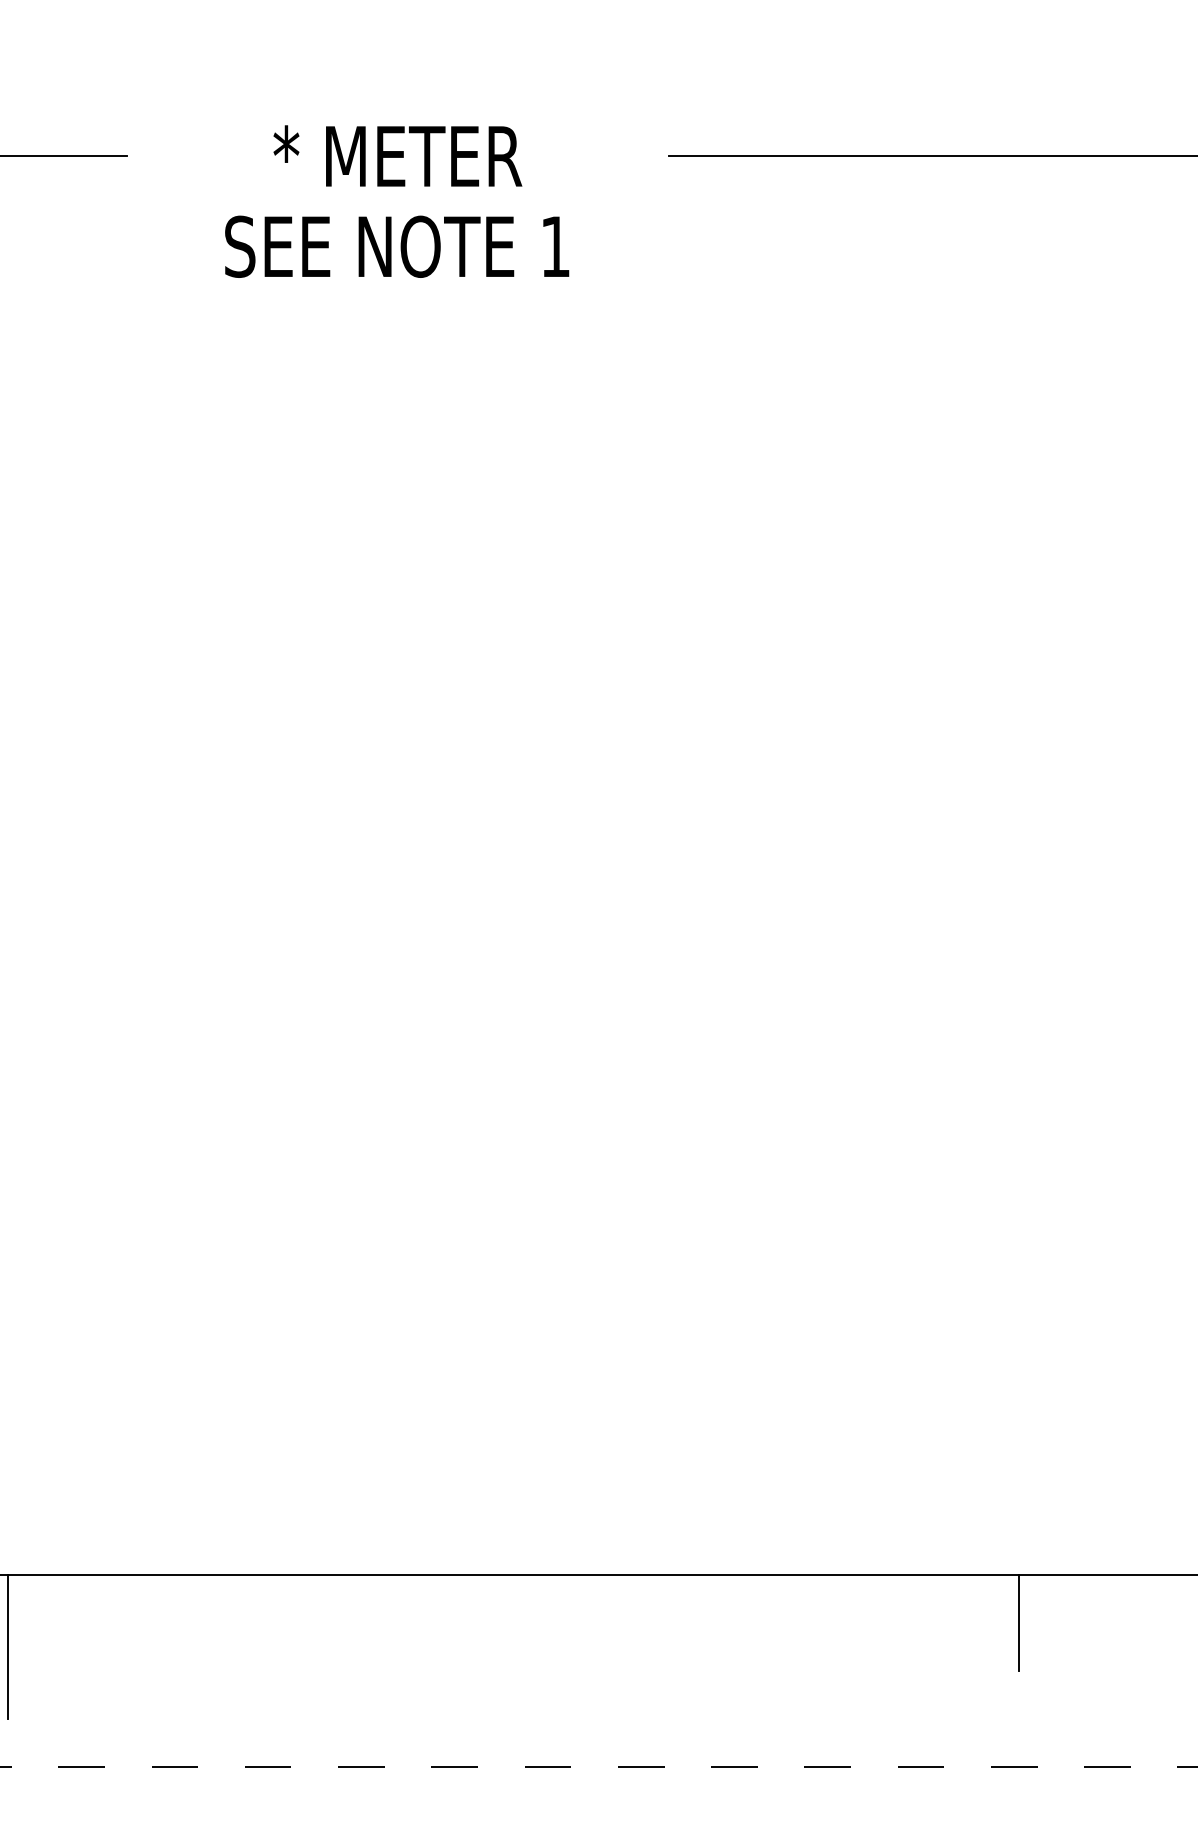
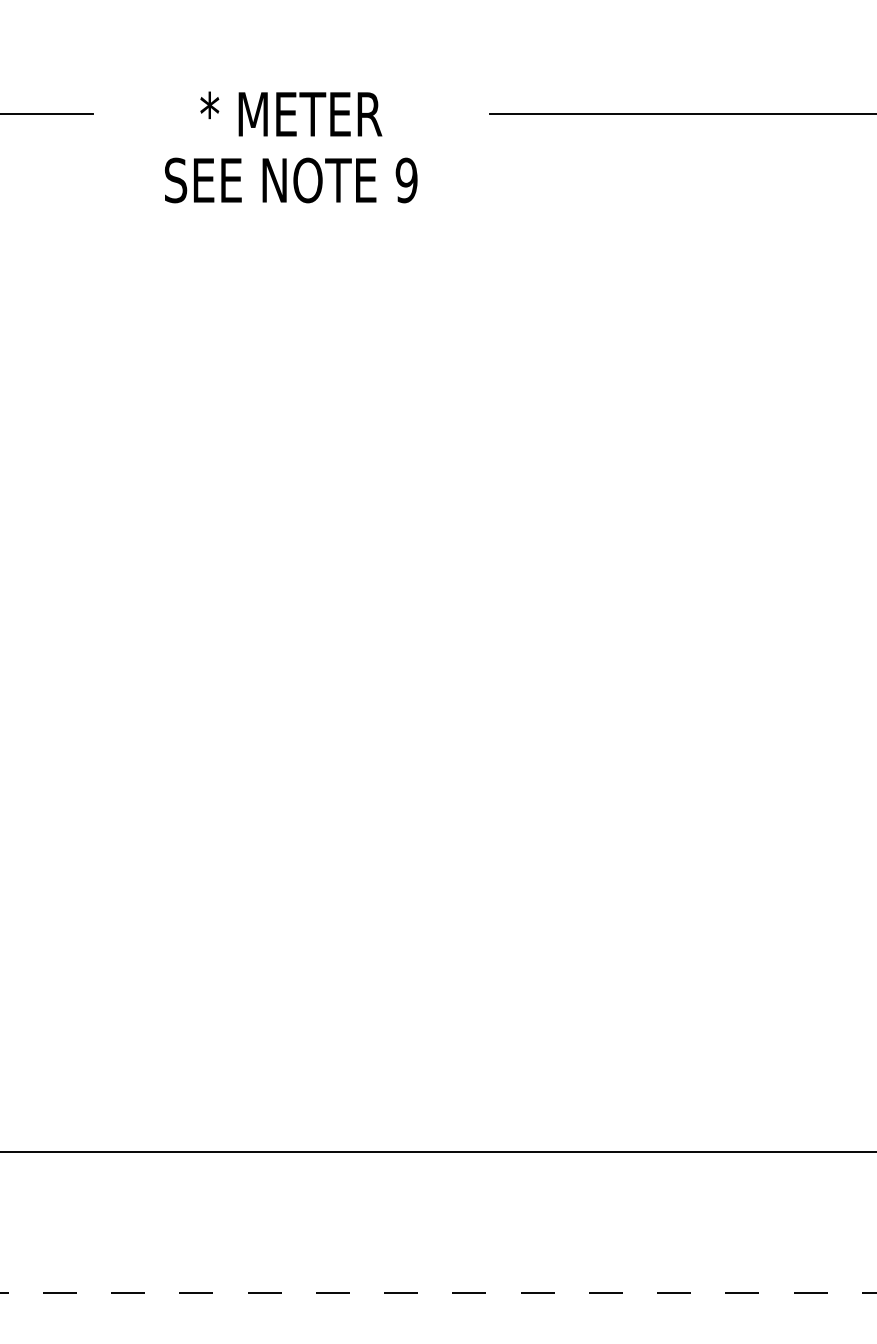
text: (555, 246) -> (406, 180), 1 -> 9
line: (1018, 1622) -> (745, 1187), removed
line: (7, 1647) -> (5, 1205), removed

